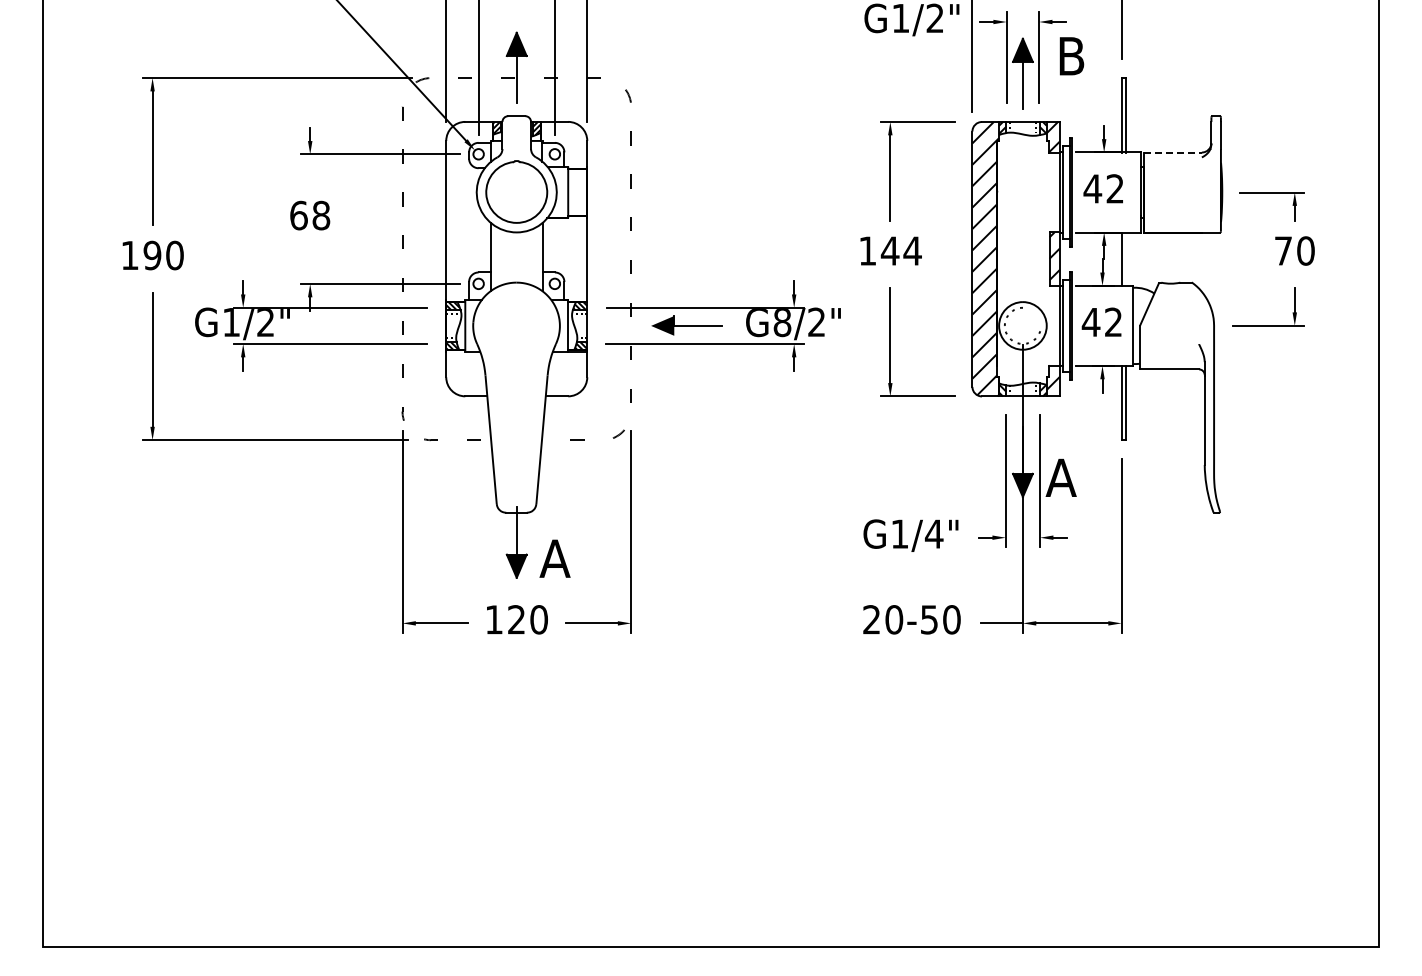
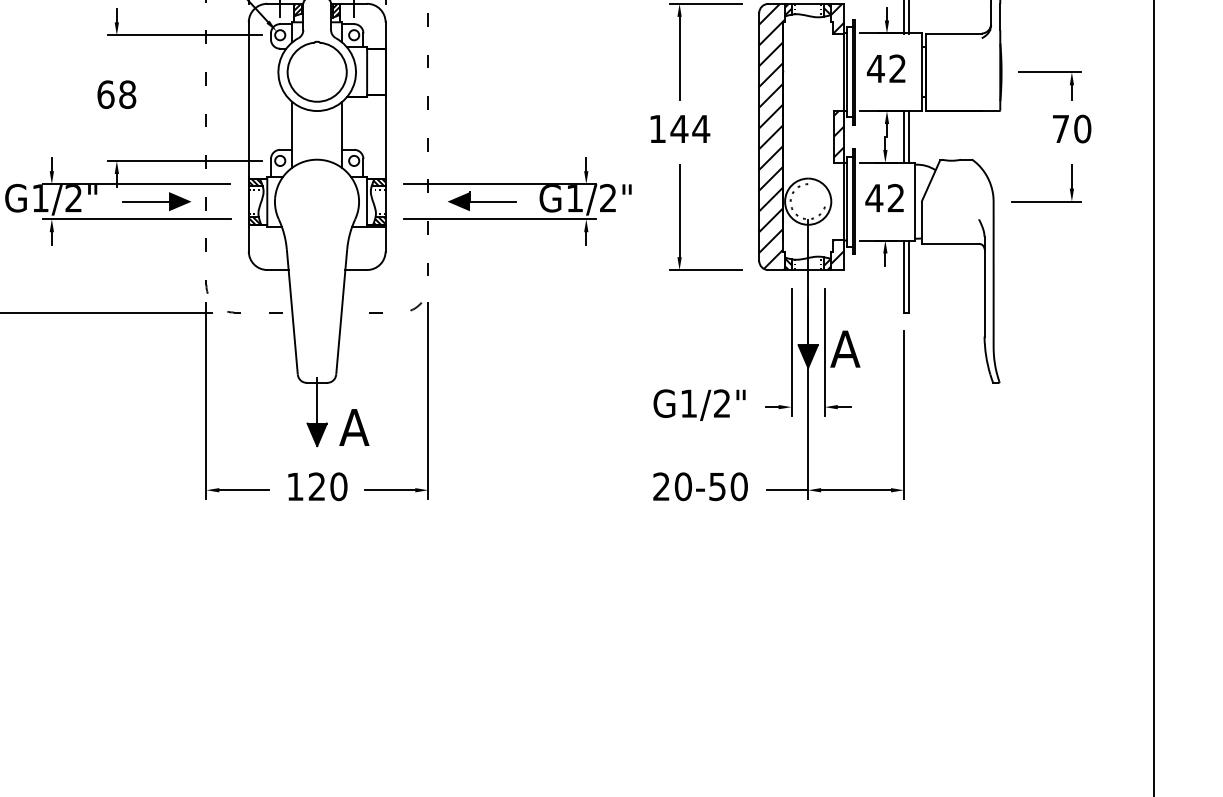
line: (1173, 152) -> (954, 33), dashed -> solid
line: (1126, 258) -> (908, 136), added
text: (782, 323) -> (574, 199), G8/2" -> G1/2"
part: (351, 325) -> (156, 201), added
text: (933, 533) -> (721, 403), G1/4" -> G1/2"

